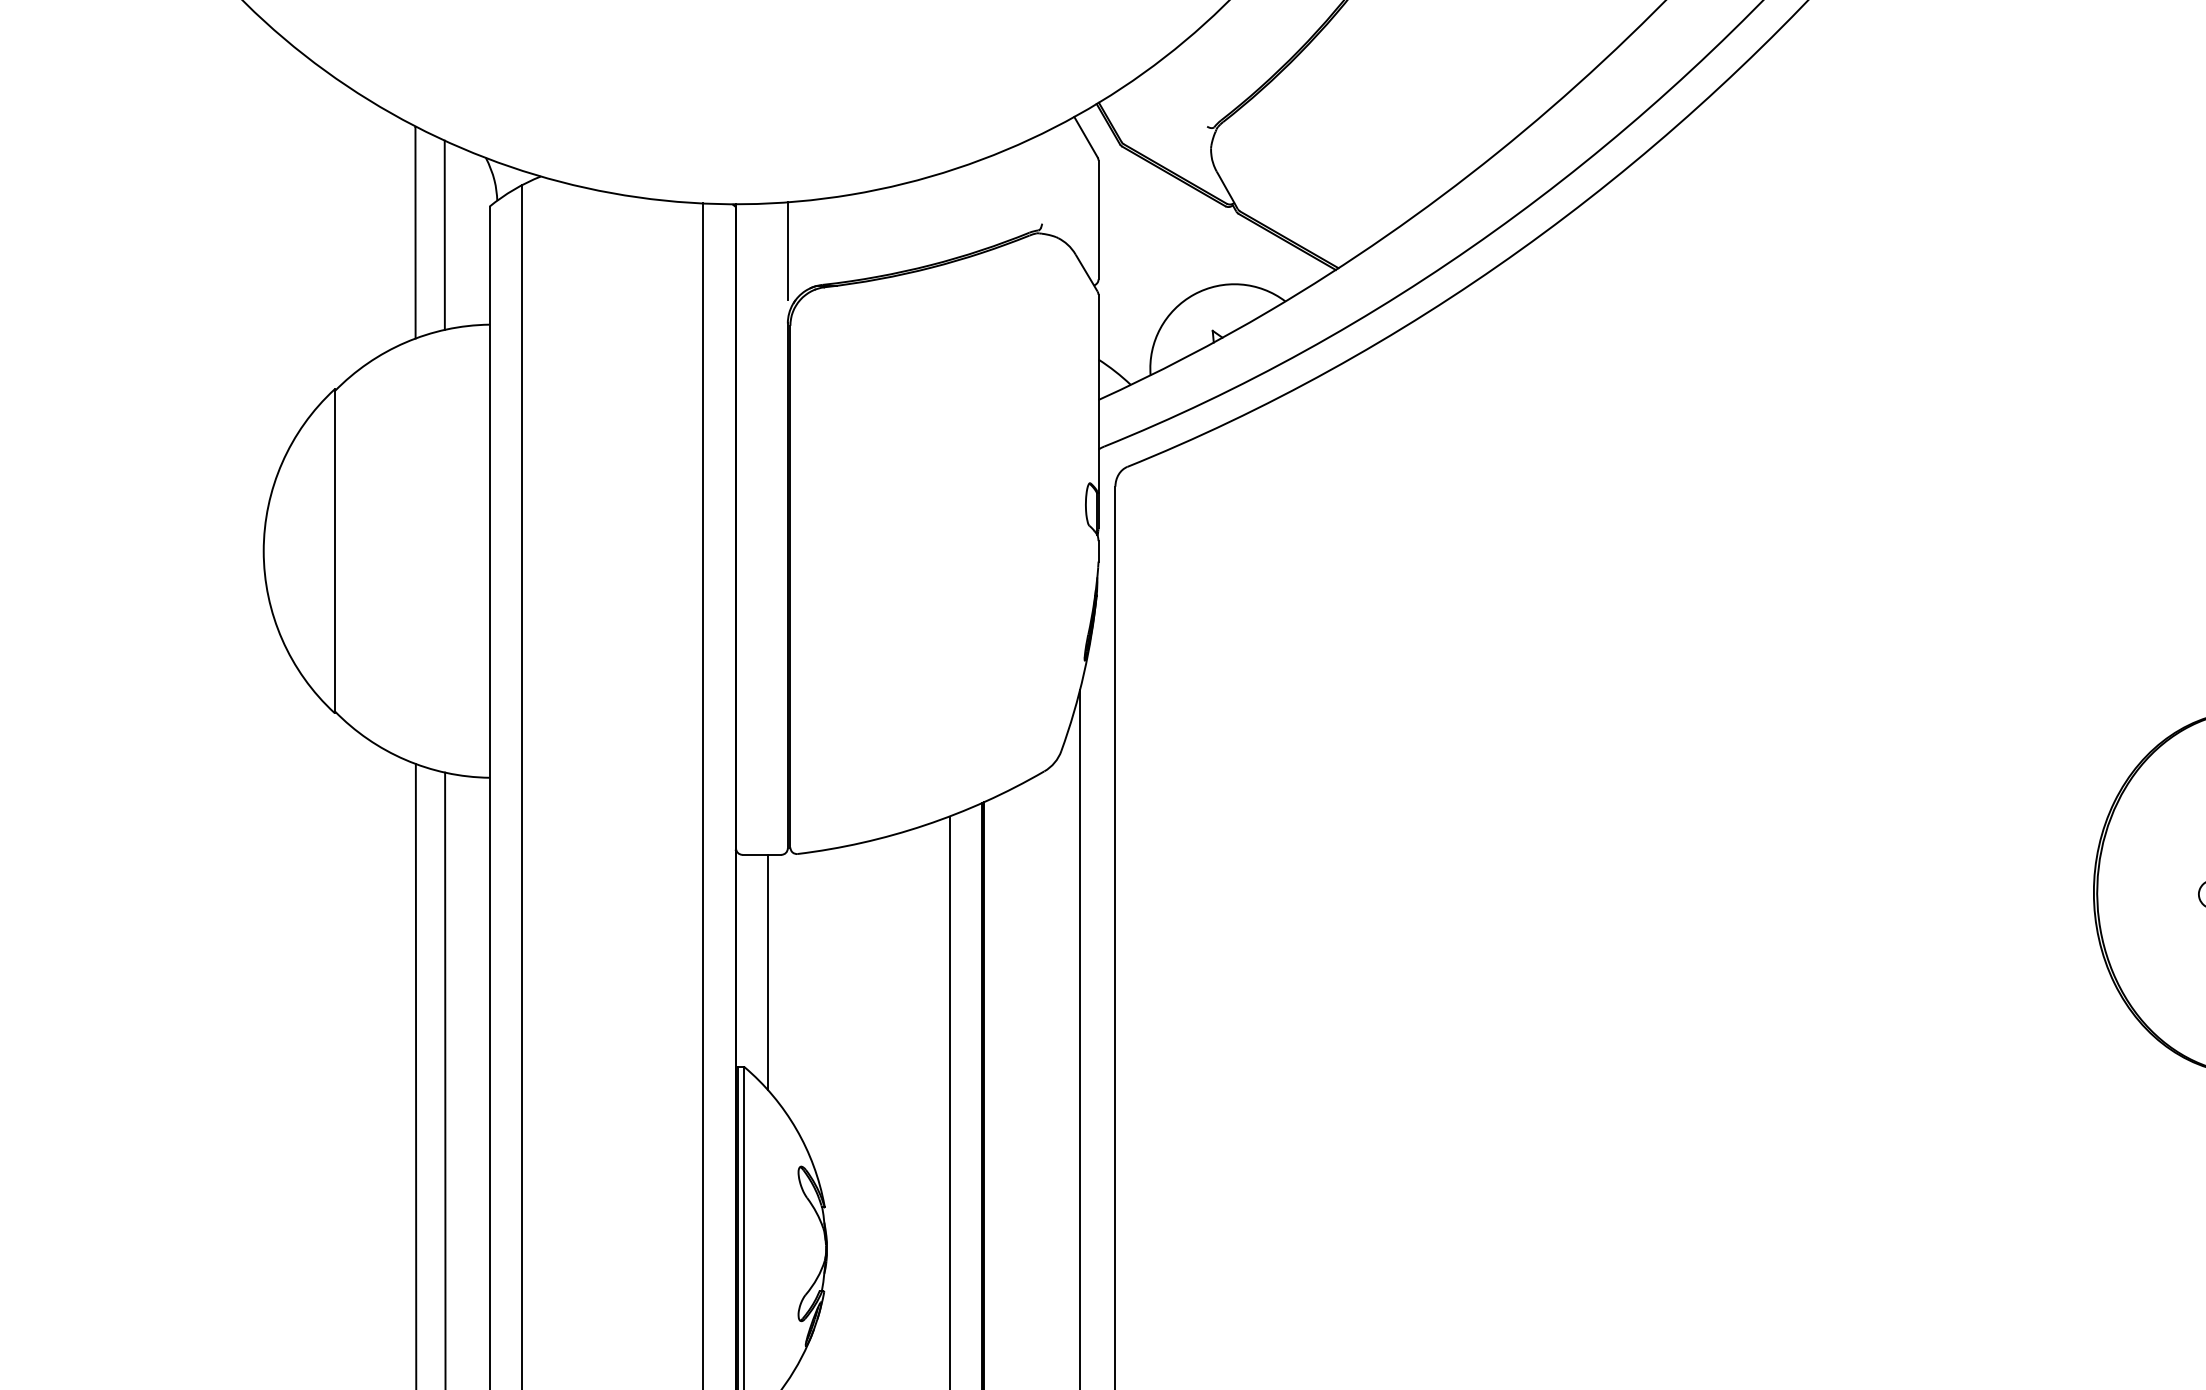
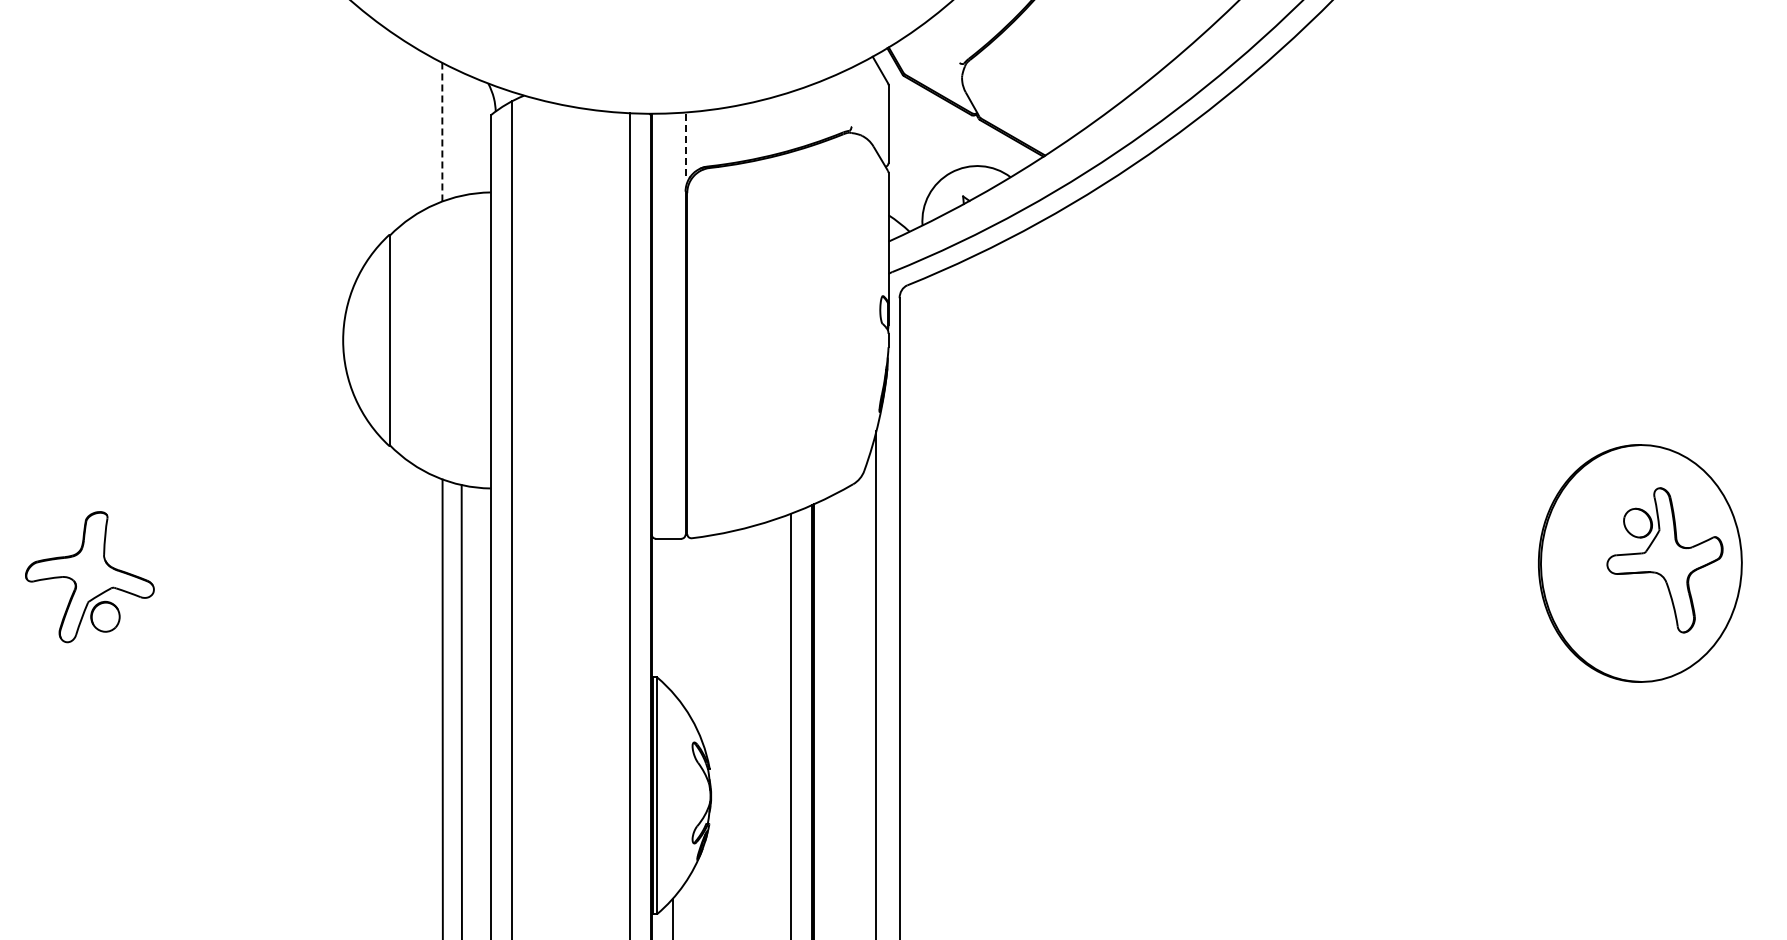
line: (415, 232) -> (442, 132), solid -> dashed
line: (444, 234) -> (461, 133), removed
line: (787, 251) -> (685, 144), solid -> dashed
line: (767, 972) -> (672, 615), removed

